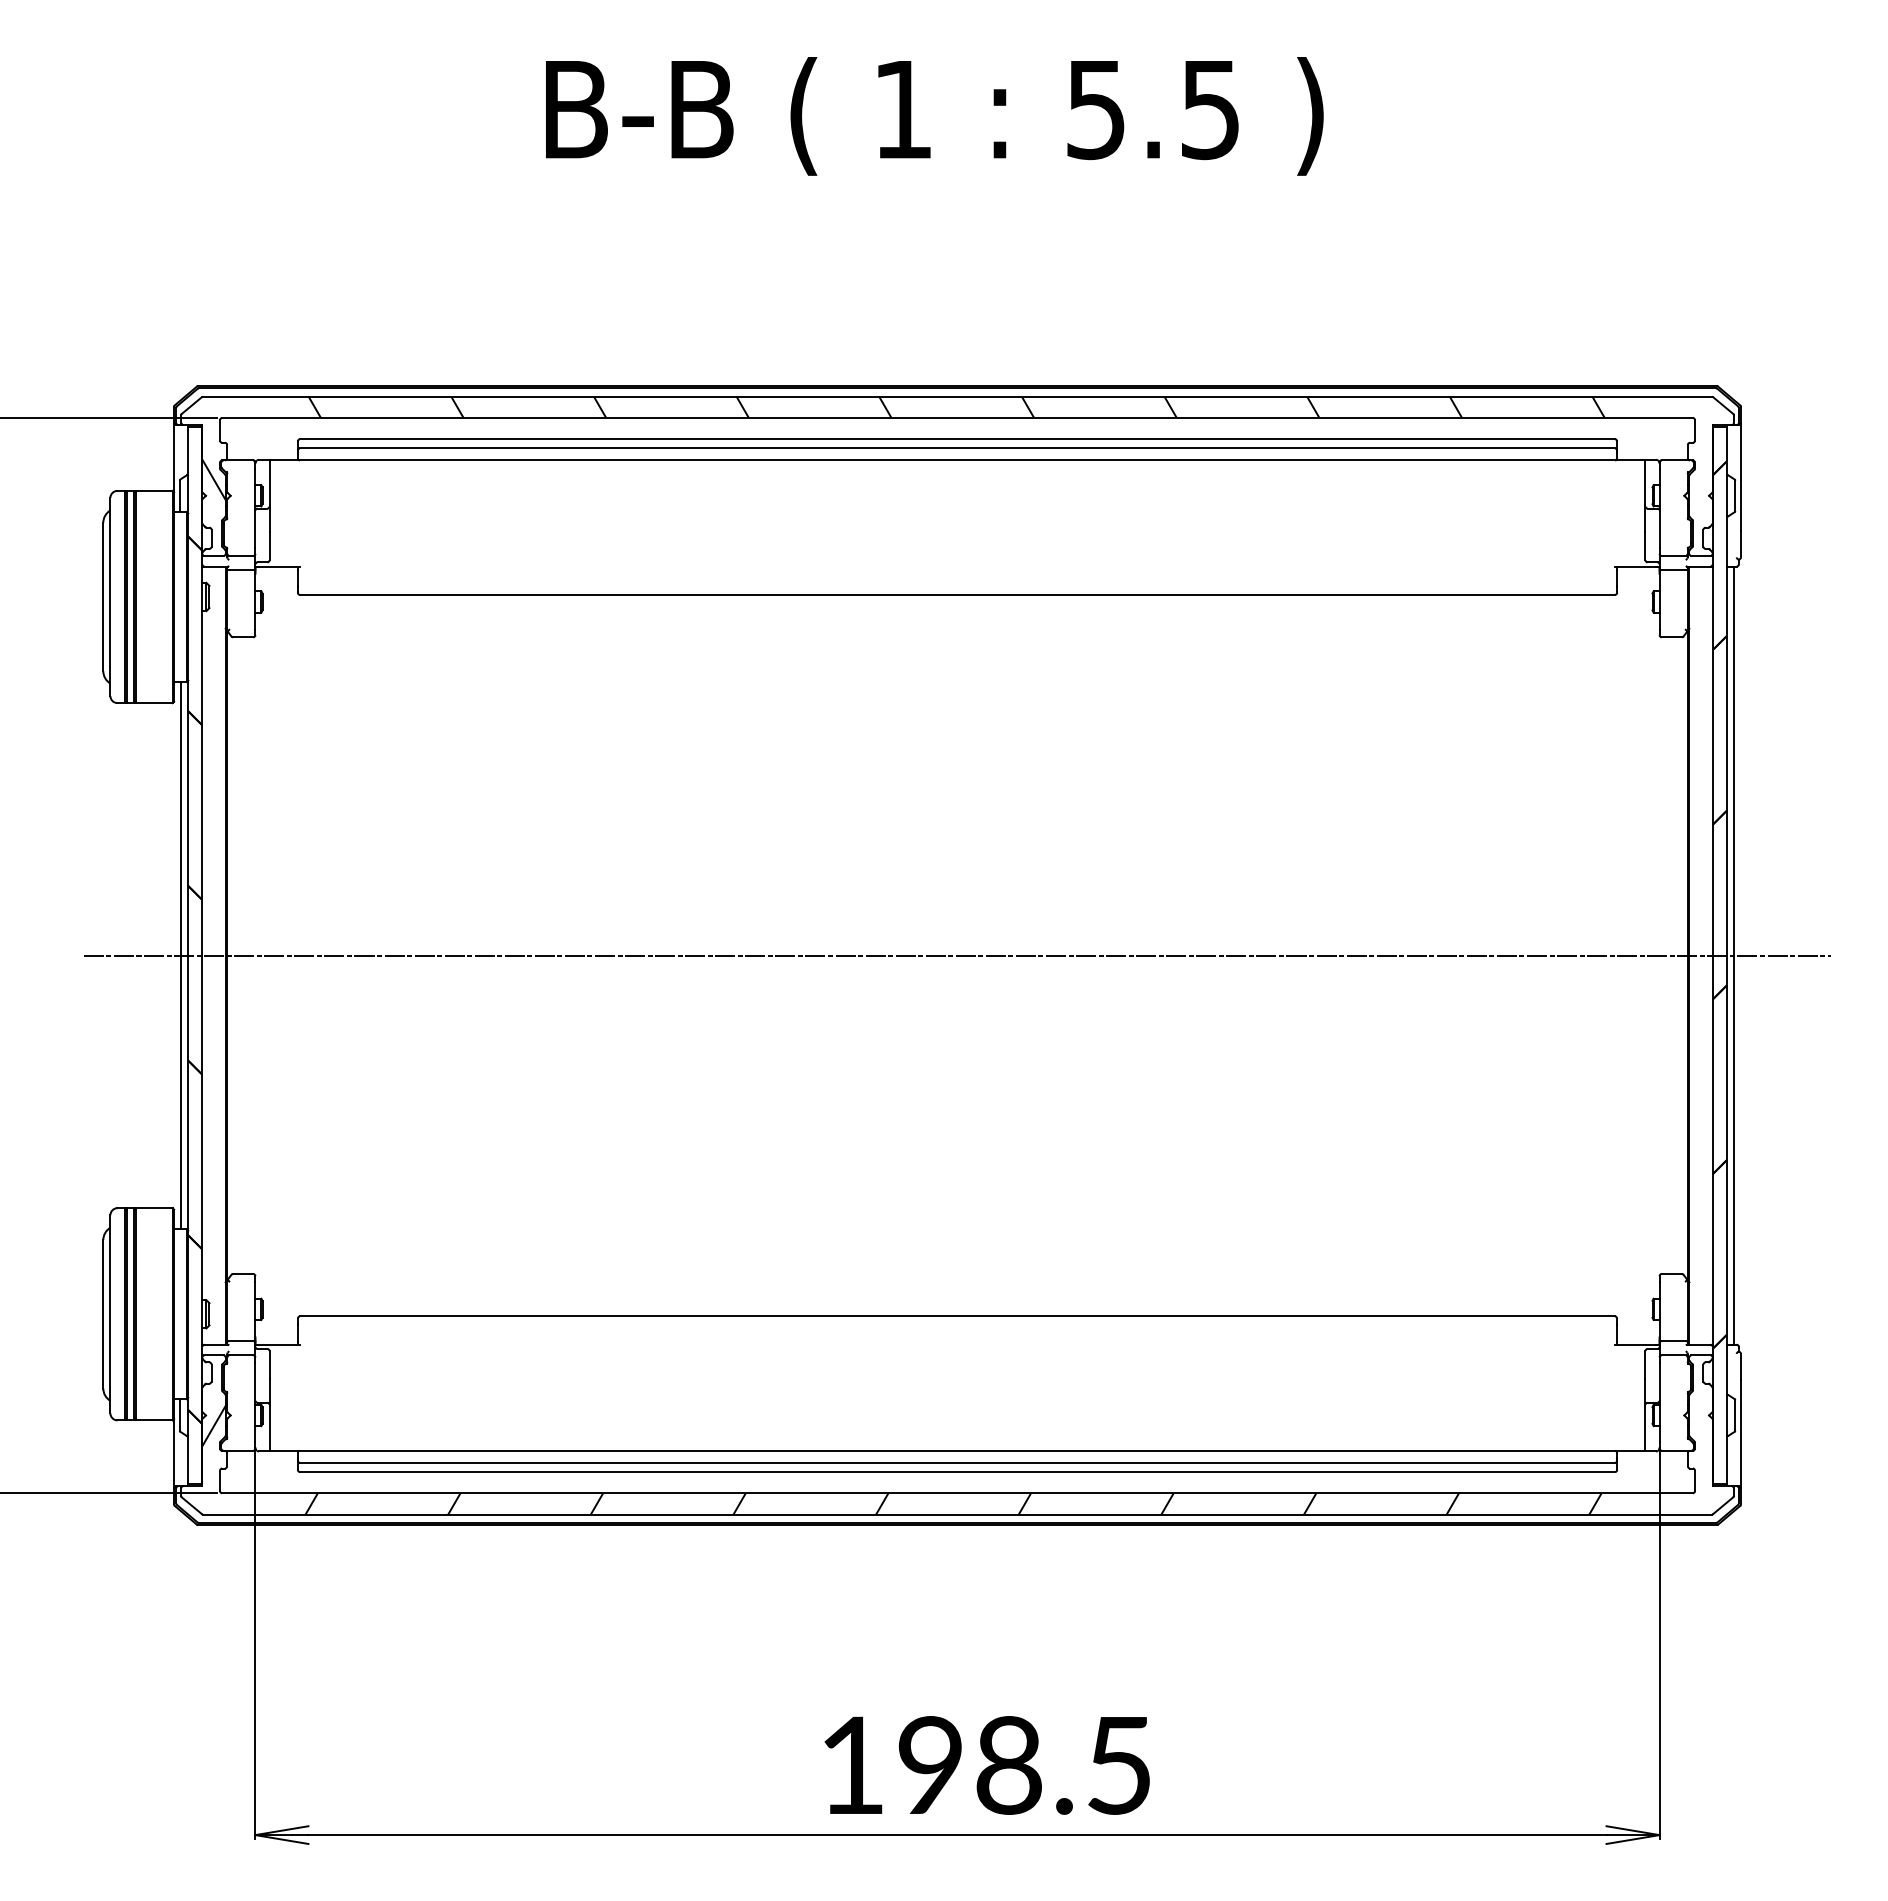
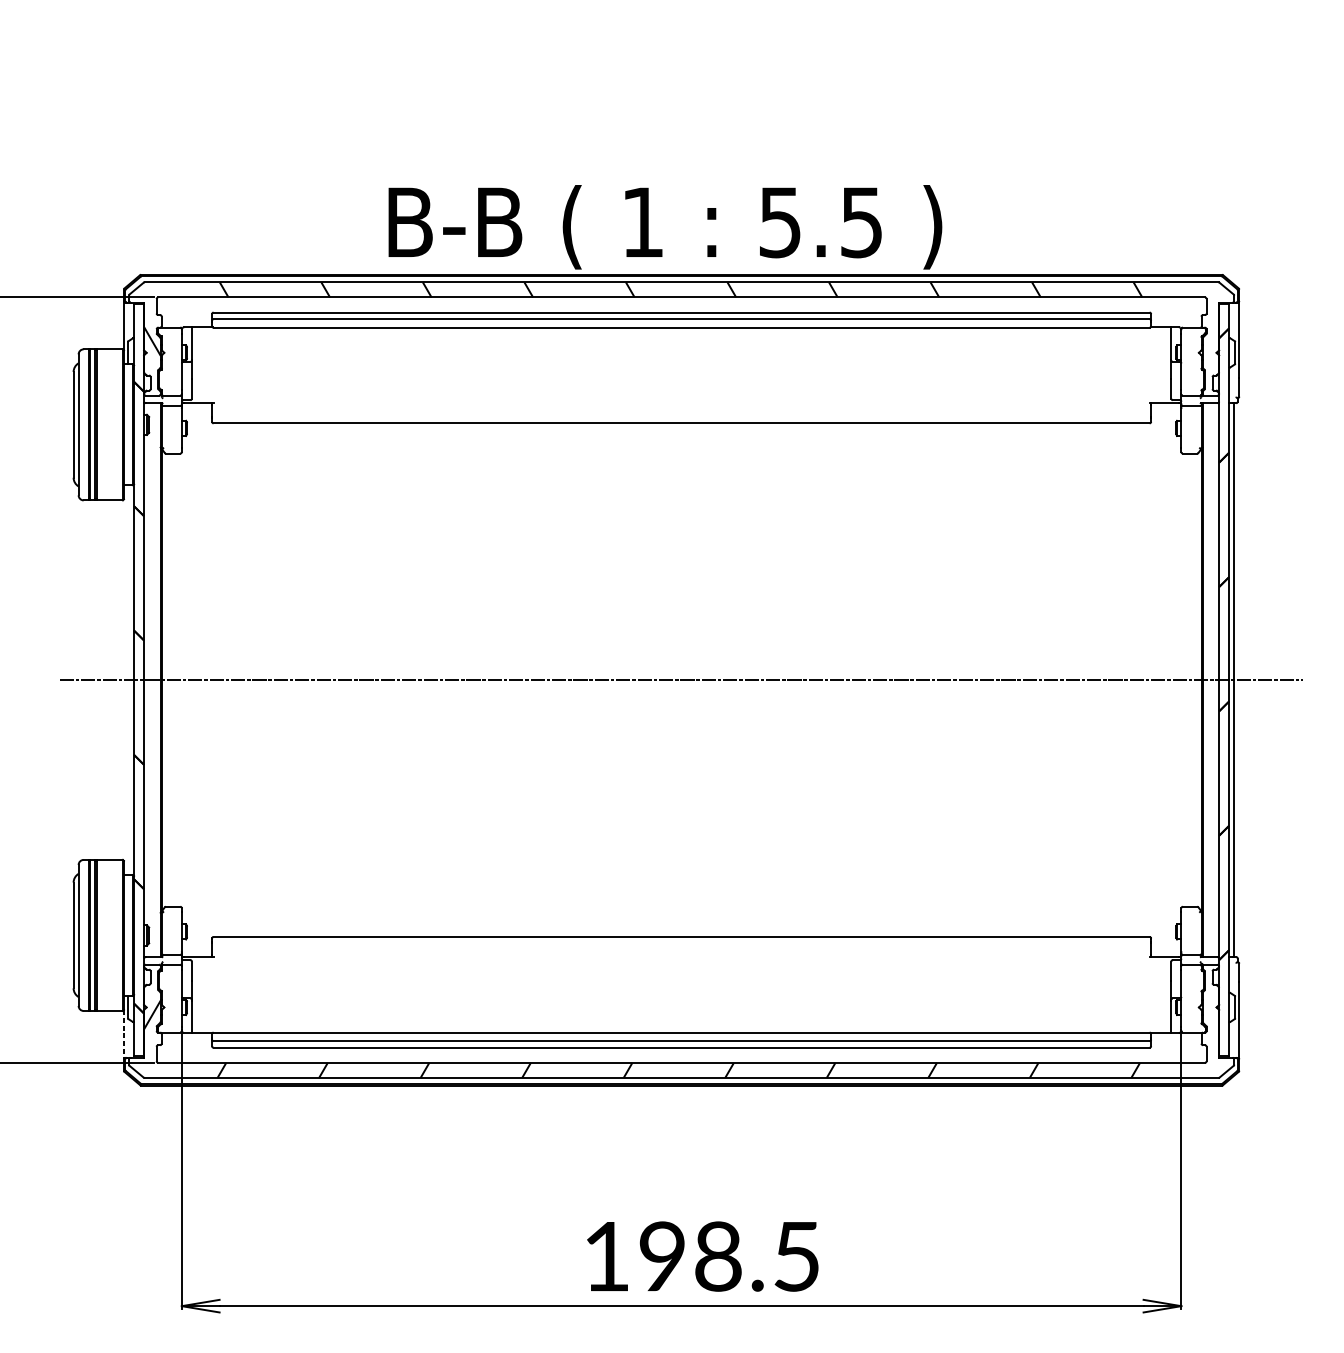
text: (934, 116) -> (665, 227), moved
line: (181, 955) -> (129, 680), removed
line: (174, 1453) -> (124, 1034), solid -> dashed

